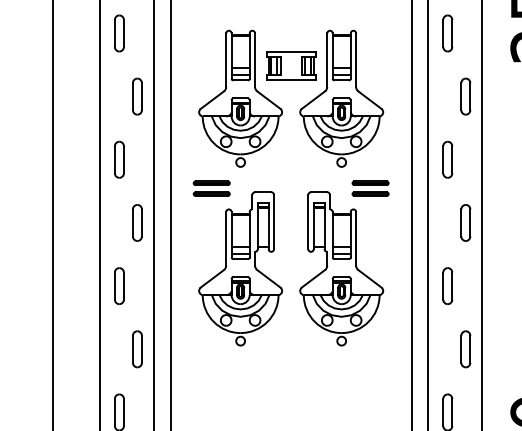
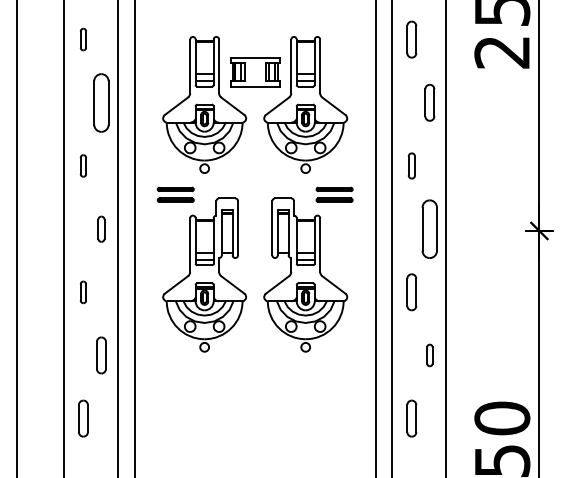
part: (119, 33) -> (83, 39), size x0.6
part: (137, 96) -> (101, 102), size x1.6
part: (119, 159) -> (83, 165), size x0.6
part: (447, 159) -> (411, 165), size x0.7
part: (465, 222) -> (429, 228), size x1.6
part: (137, 223) -> (101, 229), size x0.7
part: (119, 286) -> (83, 292), size x0.6
part: (465, 349) -> (429, 355), size x0.6

